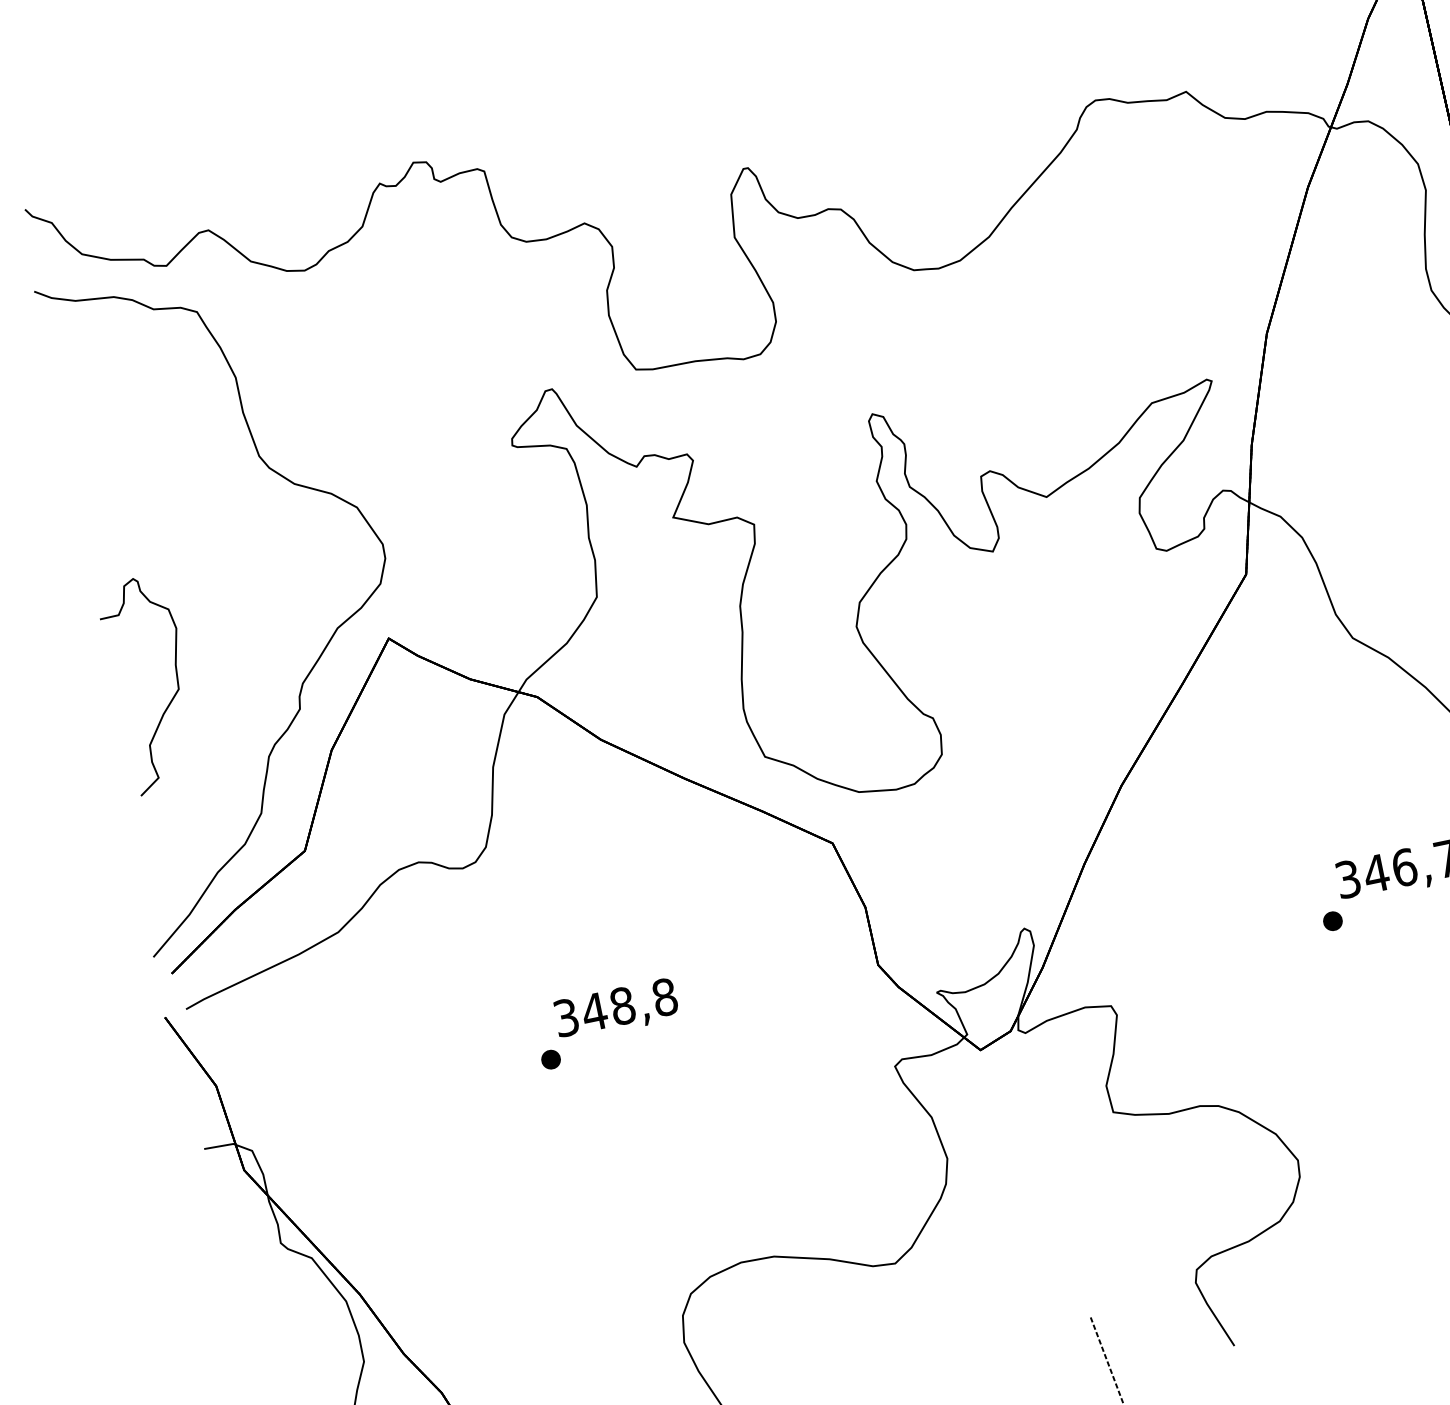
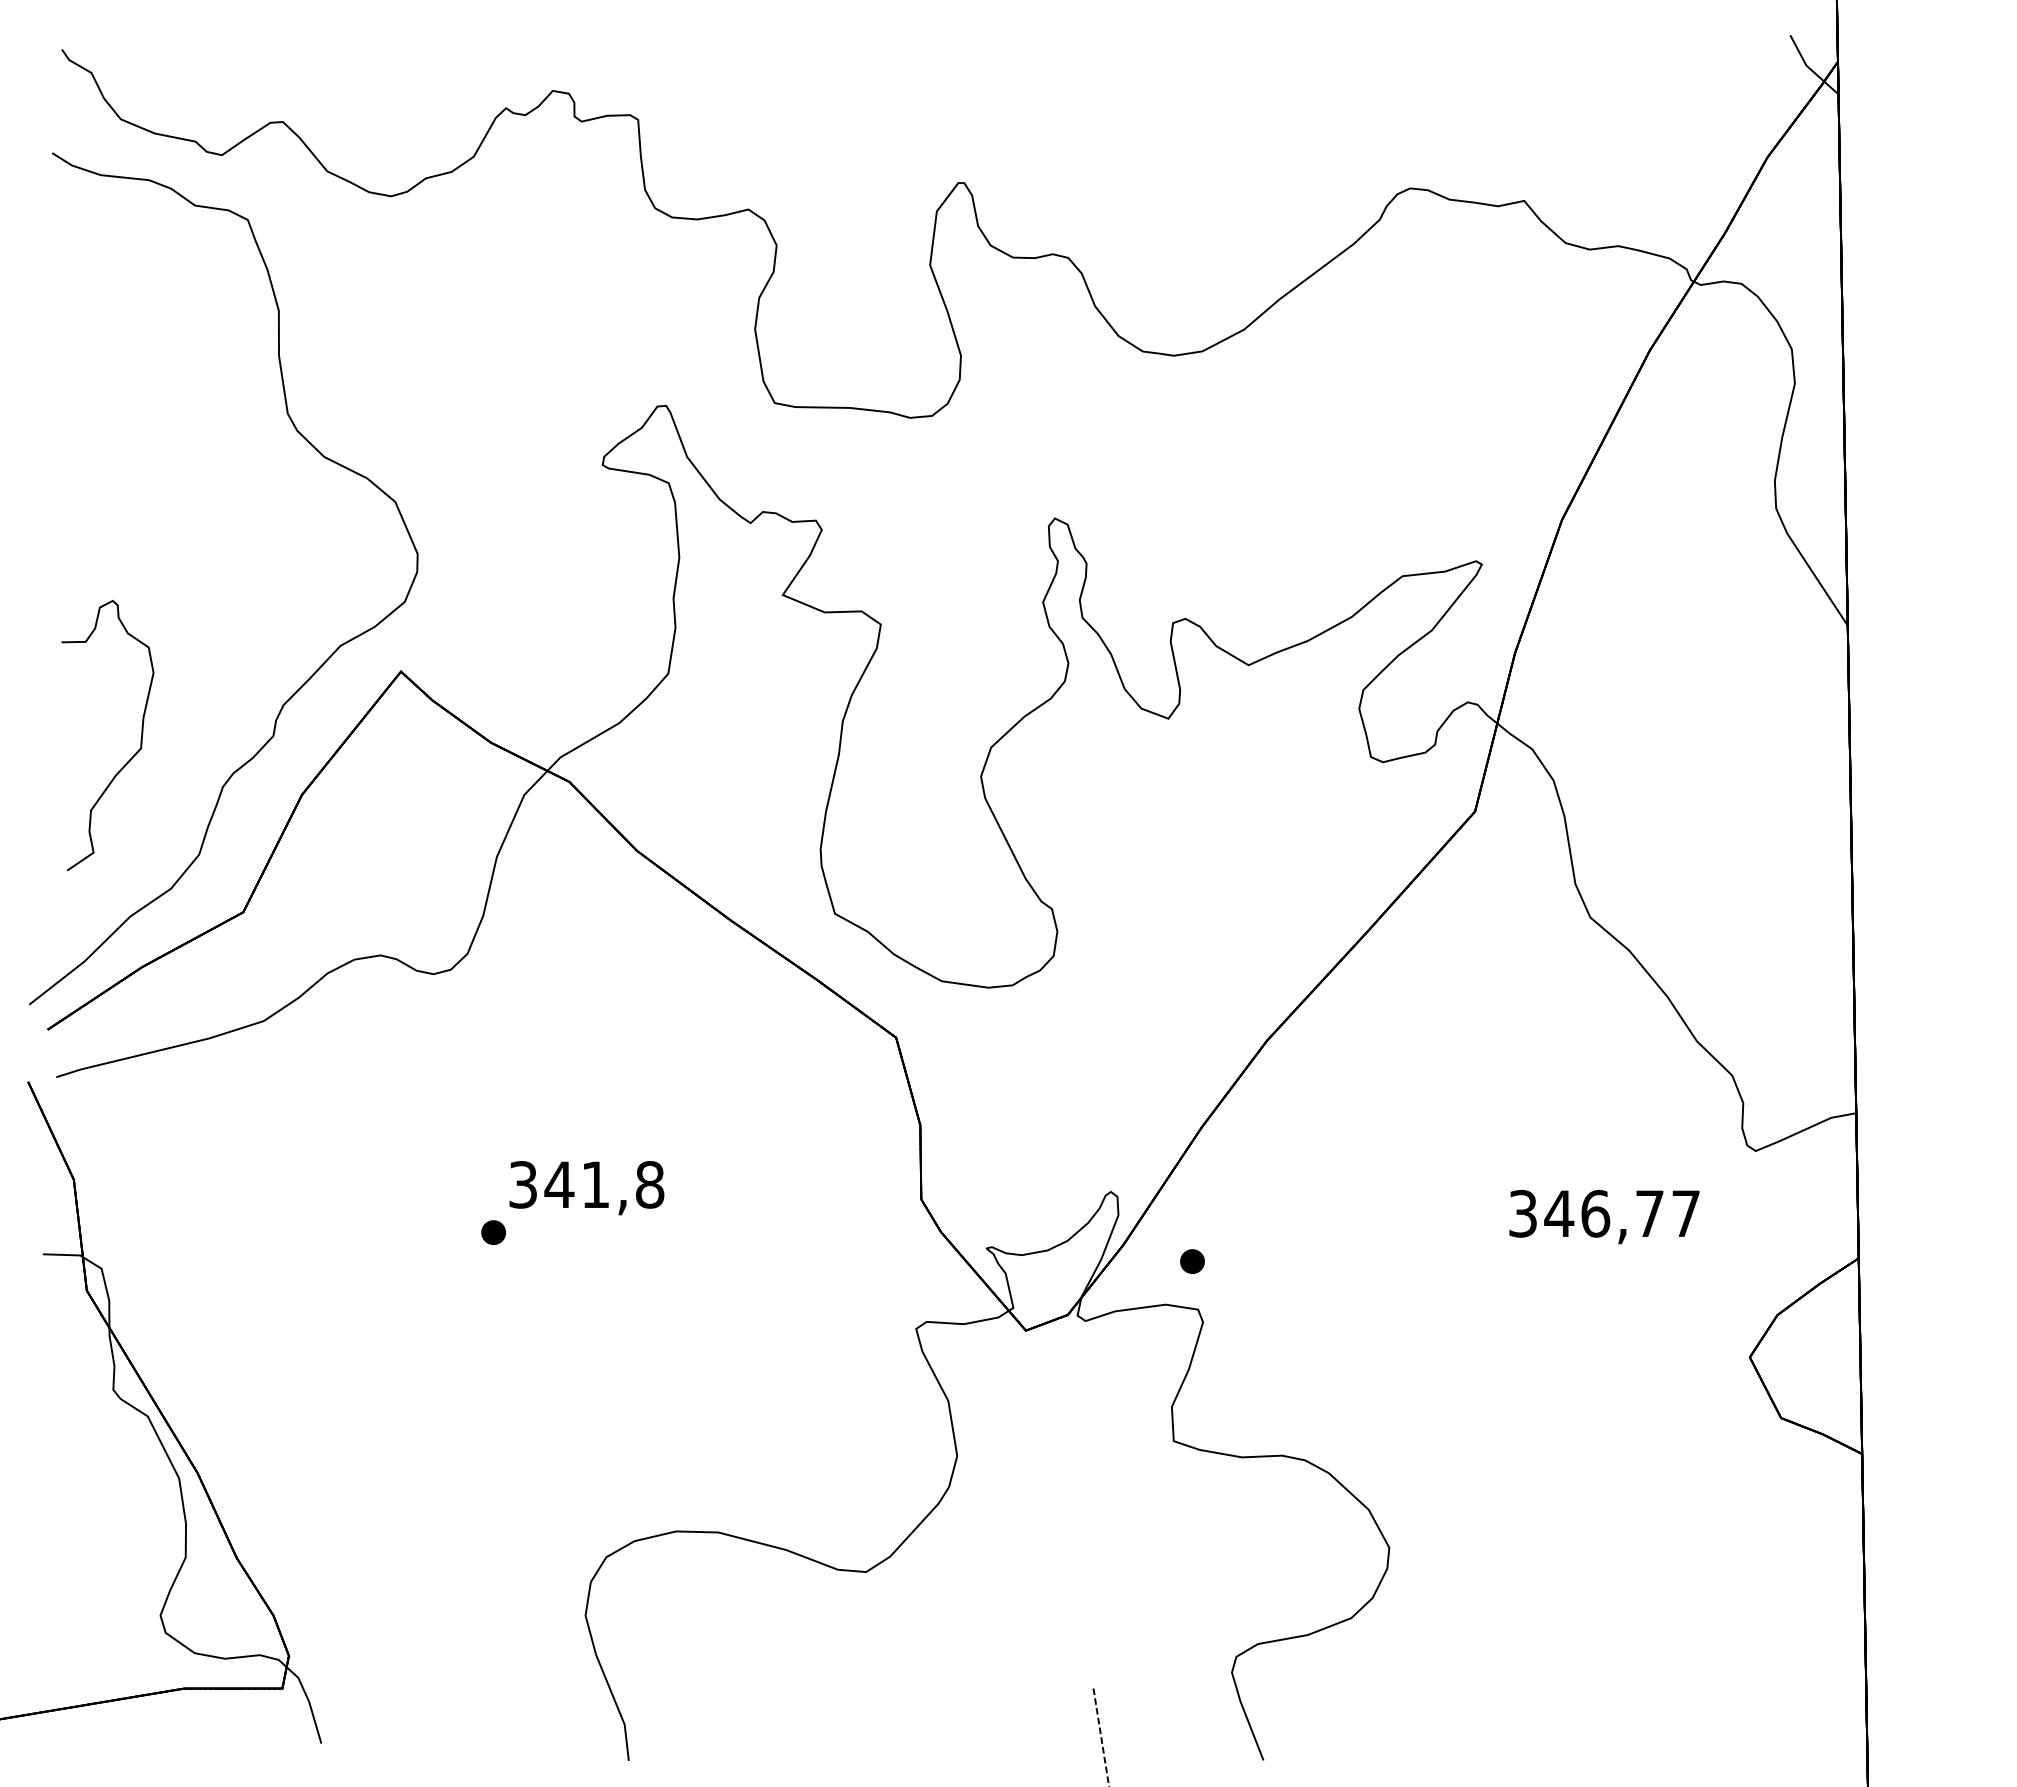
curve: (172, 698) -> (130, 758), moved
part: (1332, 921) -> (1192, 1261), moved
text: (622, 1005) -> (595, 1184), 348,8 -> 341,8

